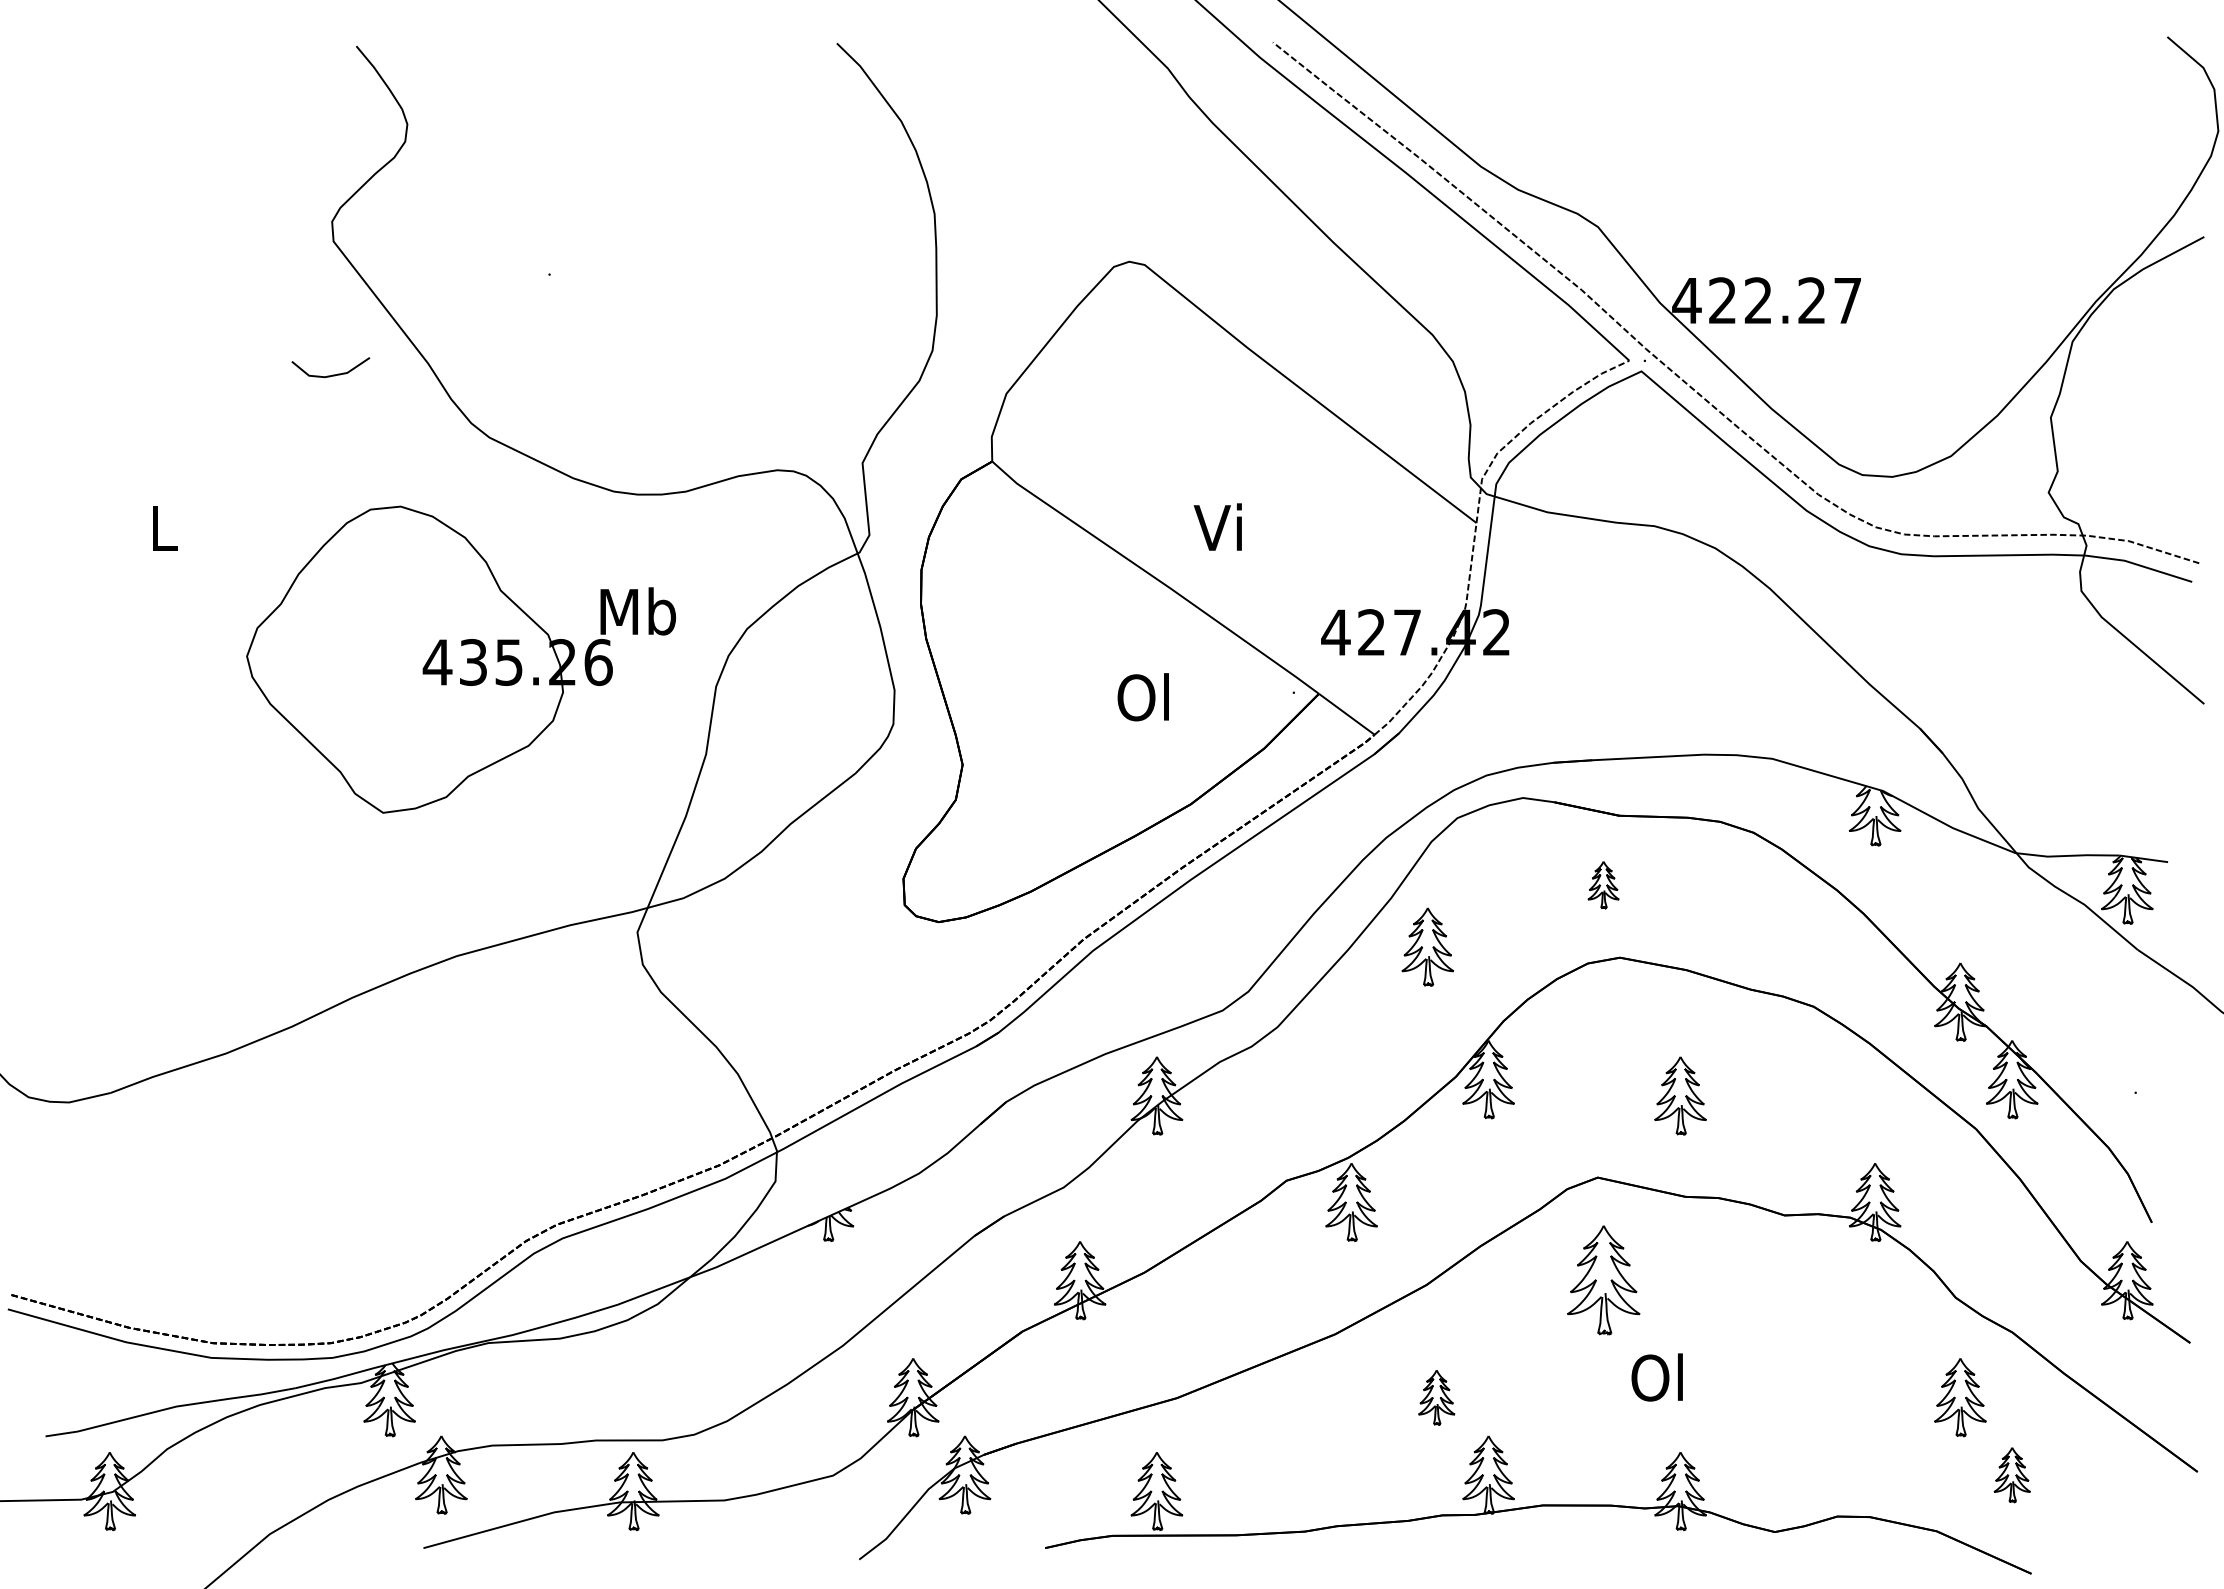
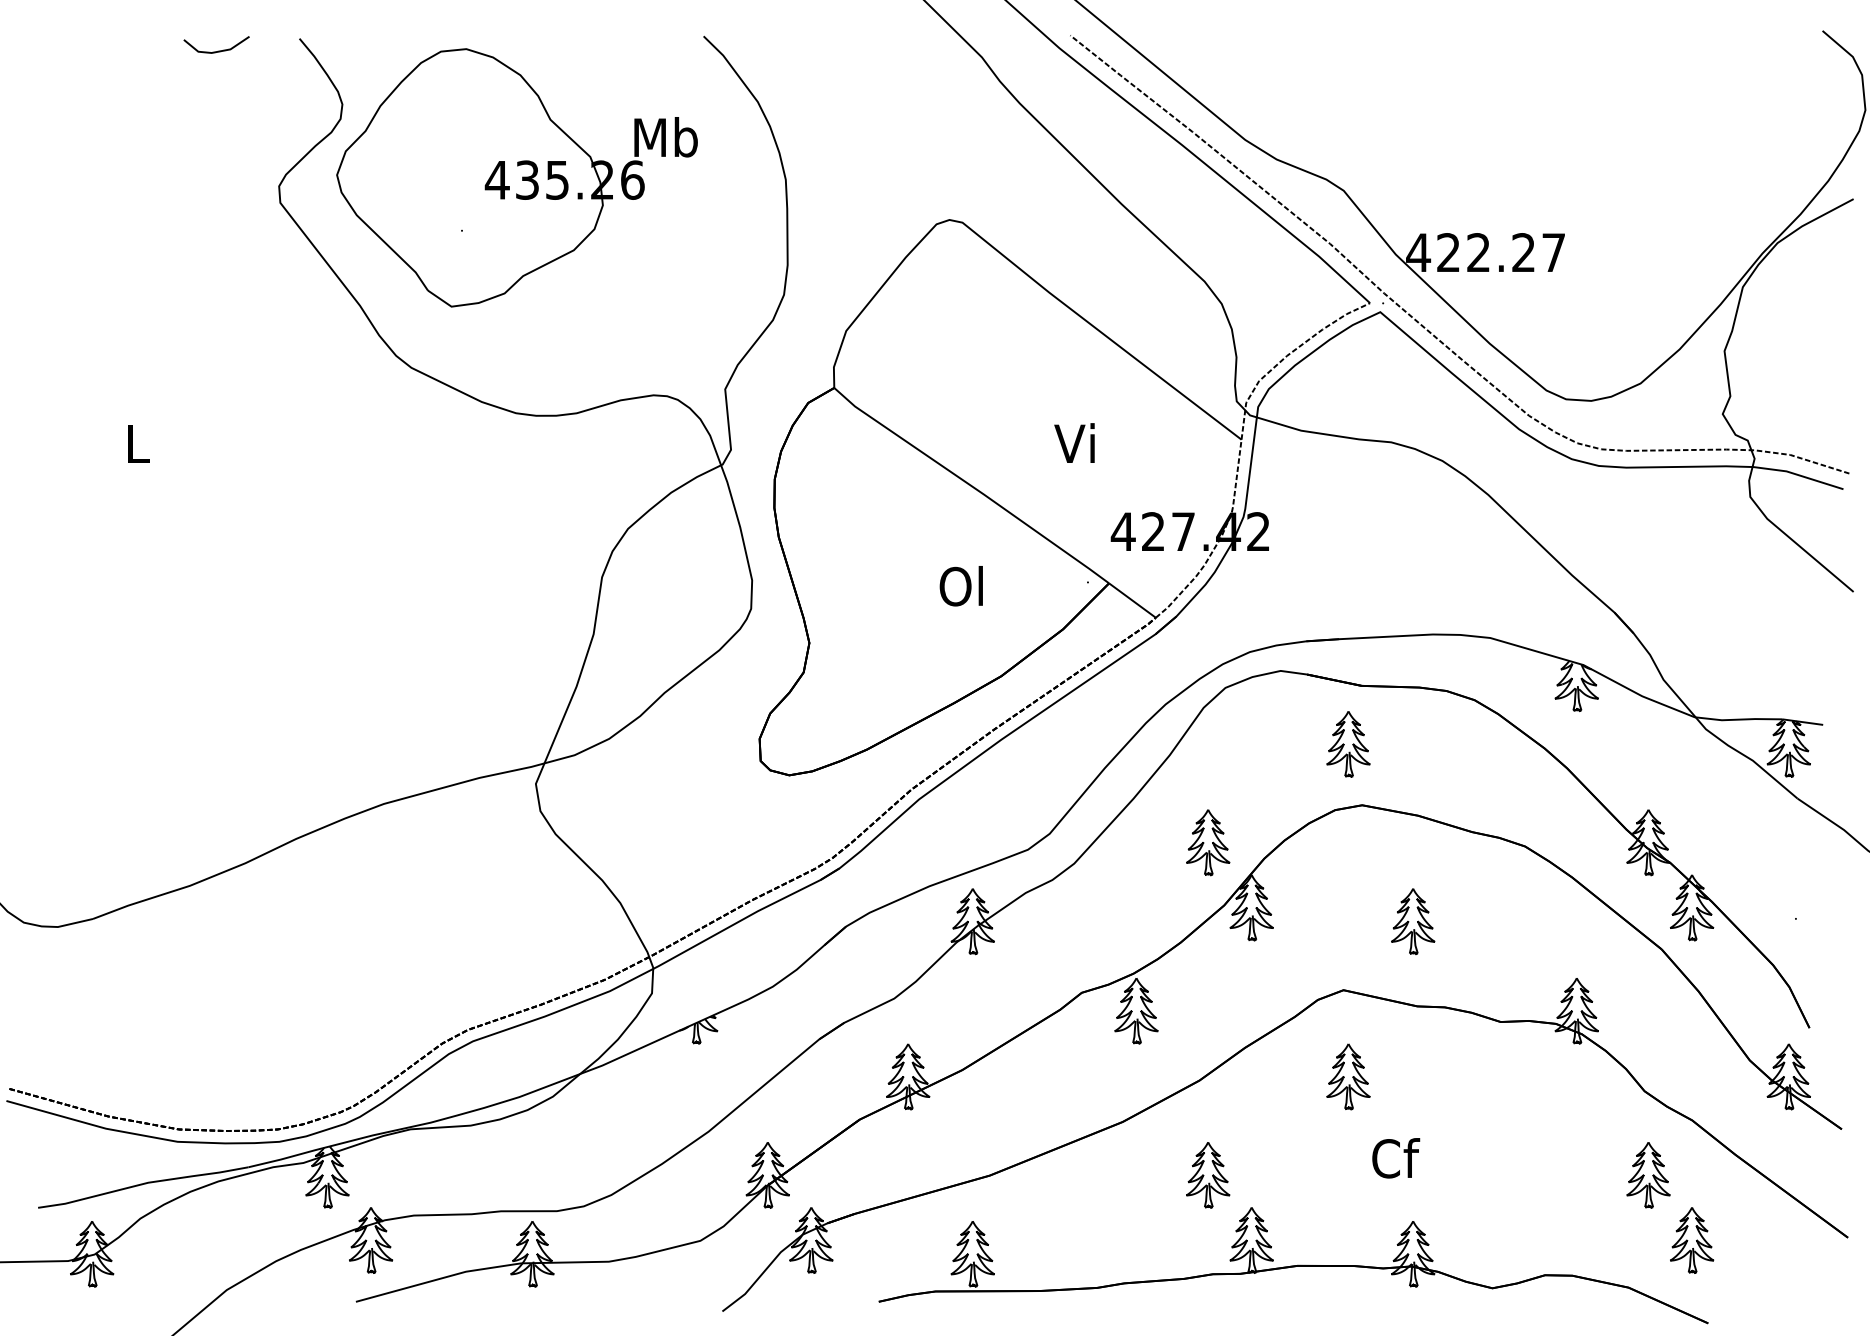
line: (332, 374) -> (218, 50), moved
text: (1217, 526) -> (1074, 442), moved
part: (461, 659) -> (517, 177), moved
part: (1603, 884) -> (1348, 743), size x1.67
part: (1427, 946) -> (1207, 842), moved
part: (1603, 1280) -> (1348, 1076), size x0.71
text: (1659, 1377) -> (1395, 1158), Ol -> Cf
part: (1436, 1397) -> (1207, 1175), size x1.43
part: (2012, 1474) -> (1692, 1239), size x1.43

